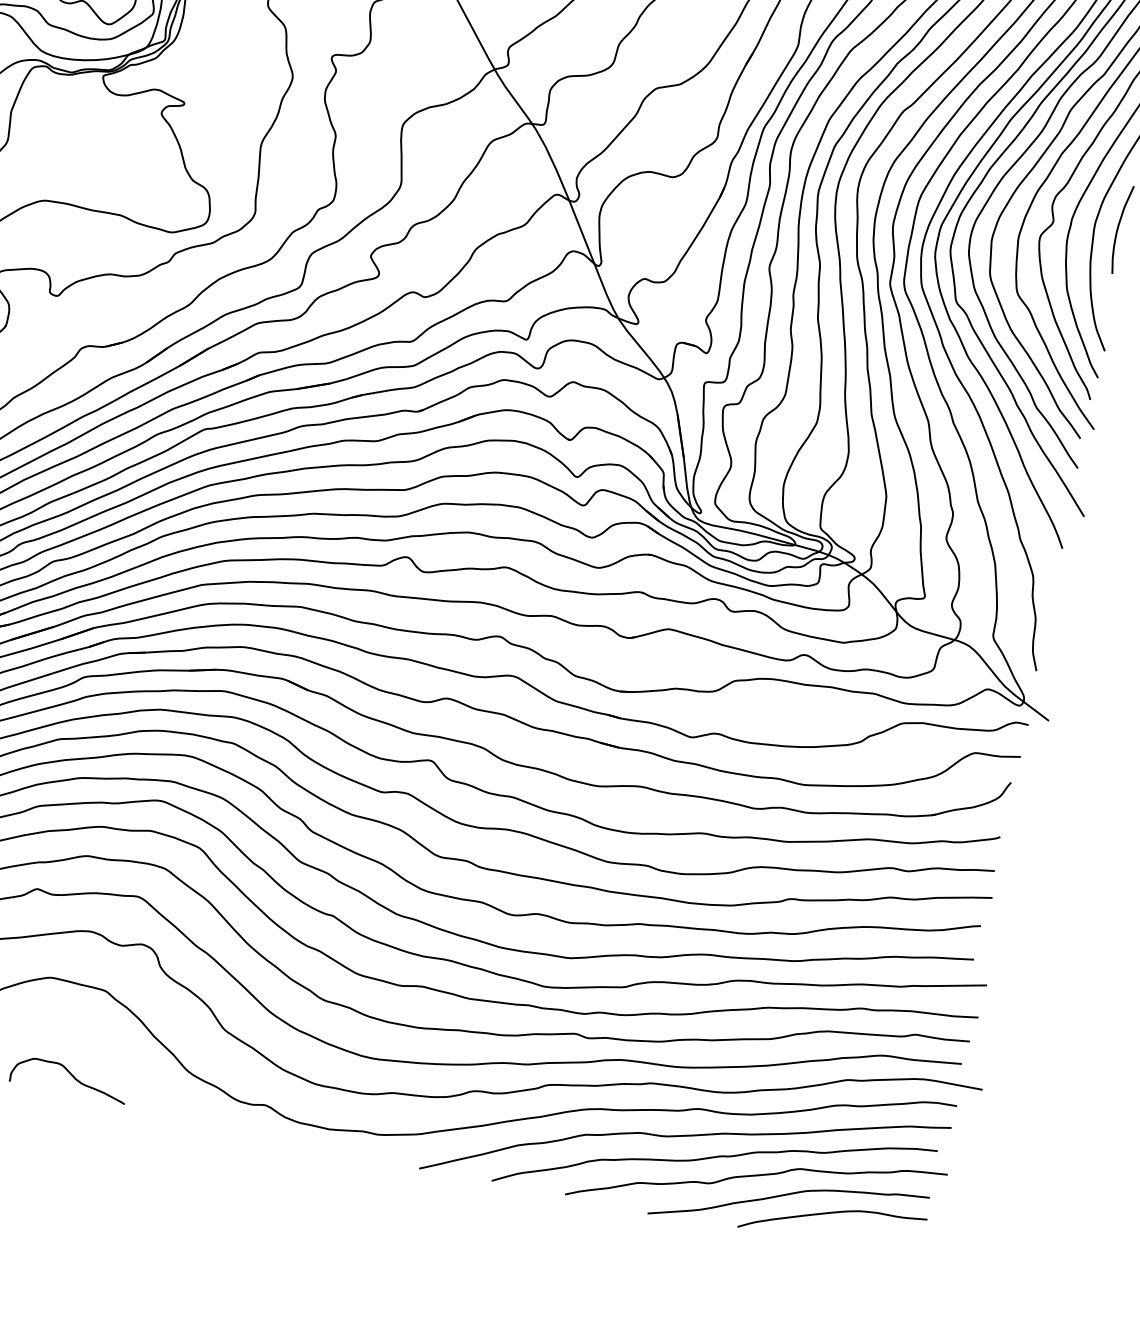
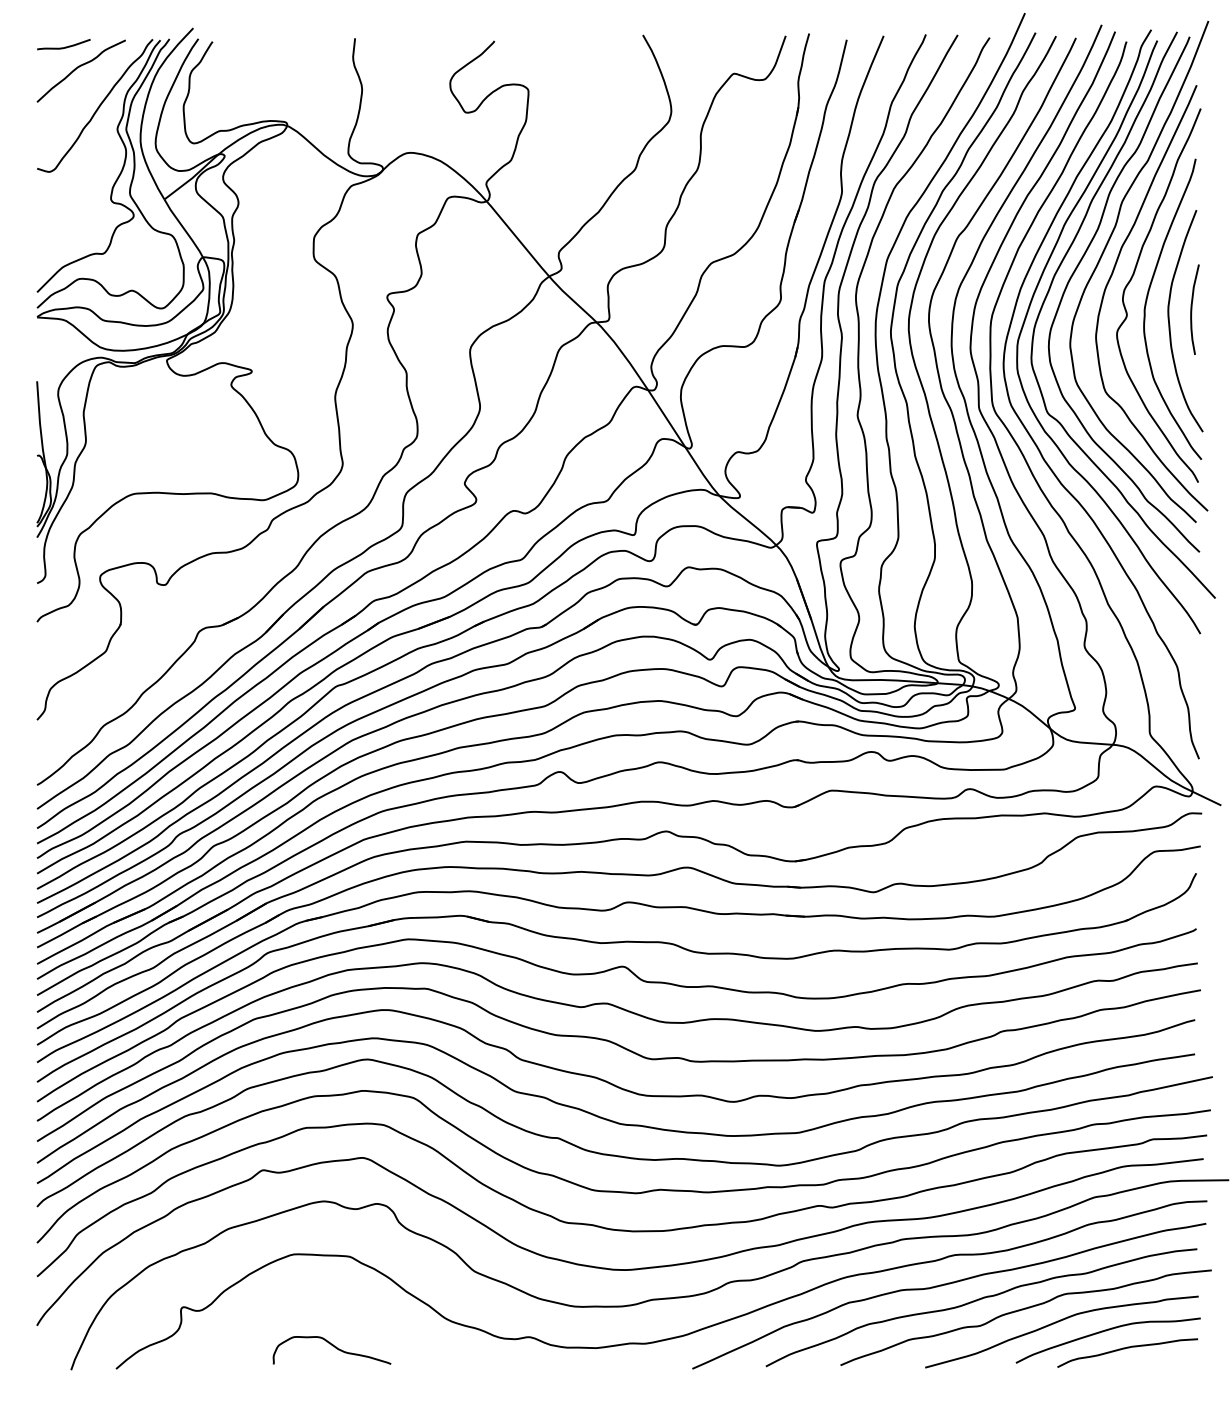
curve: (847, 1235) -> (1125, 1349), added

